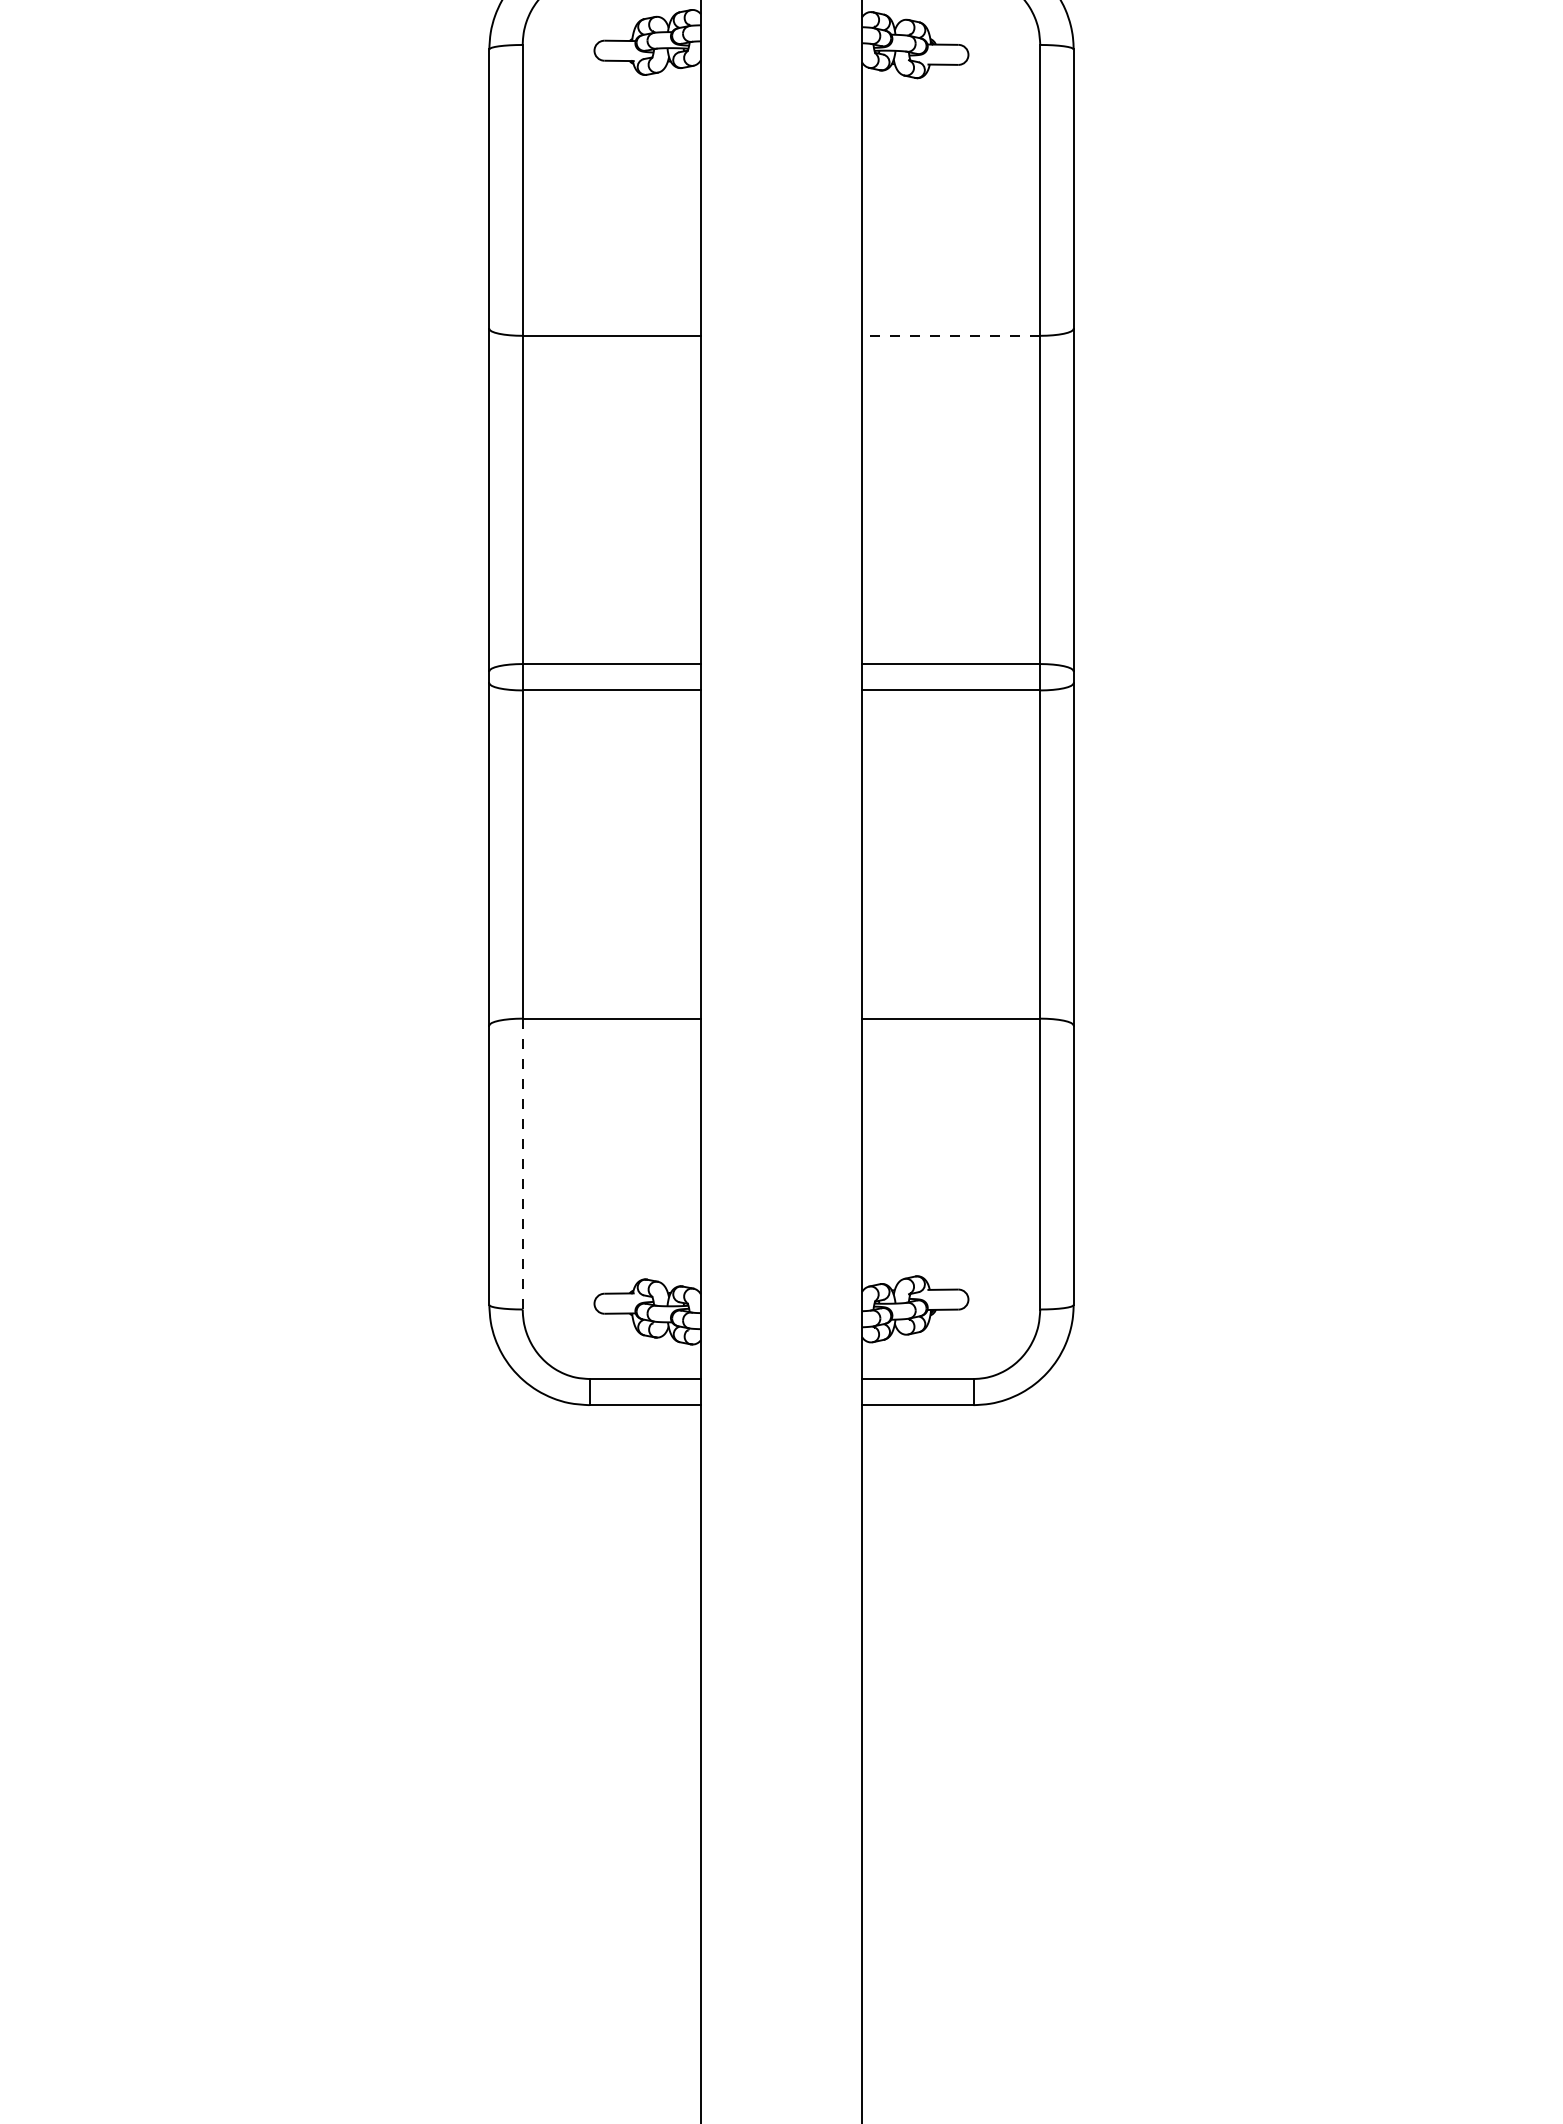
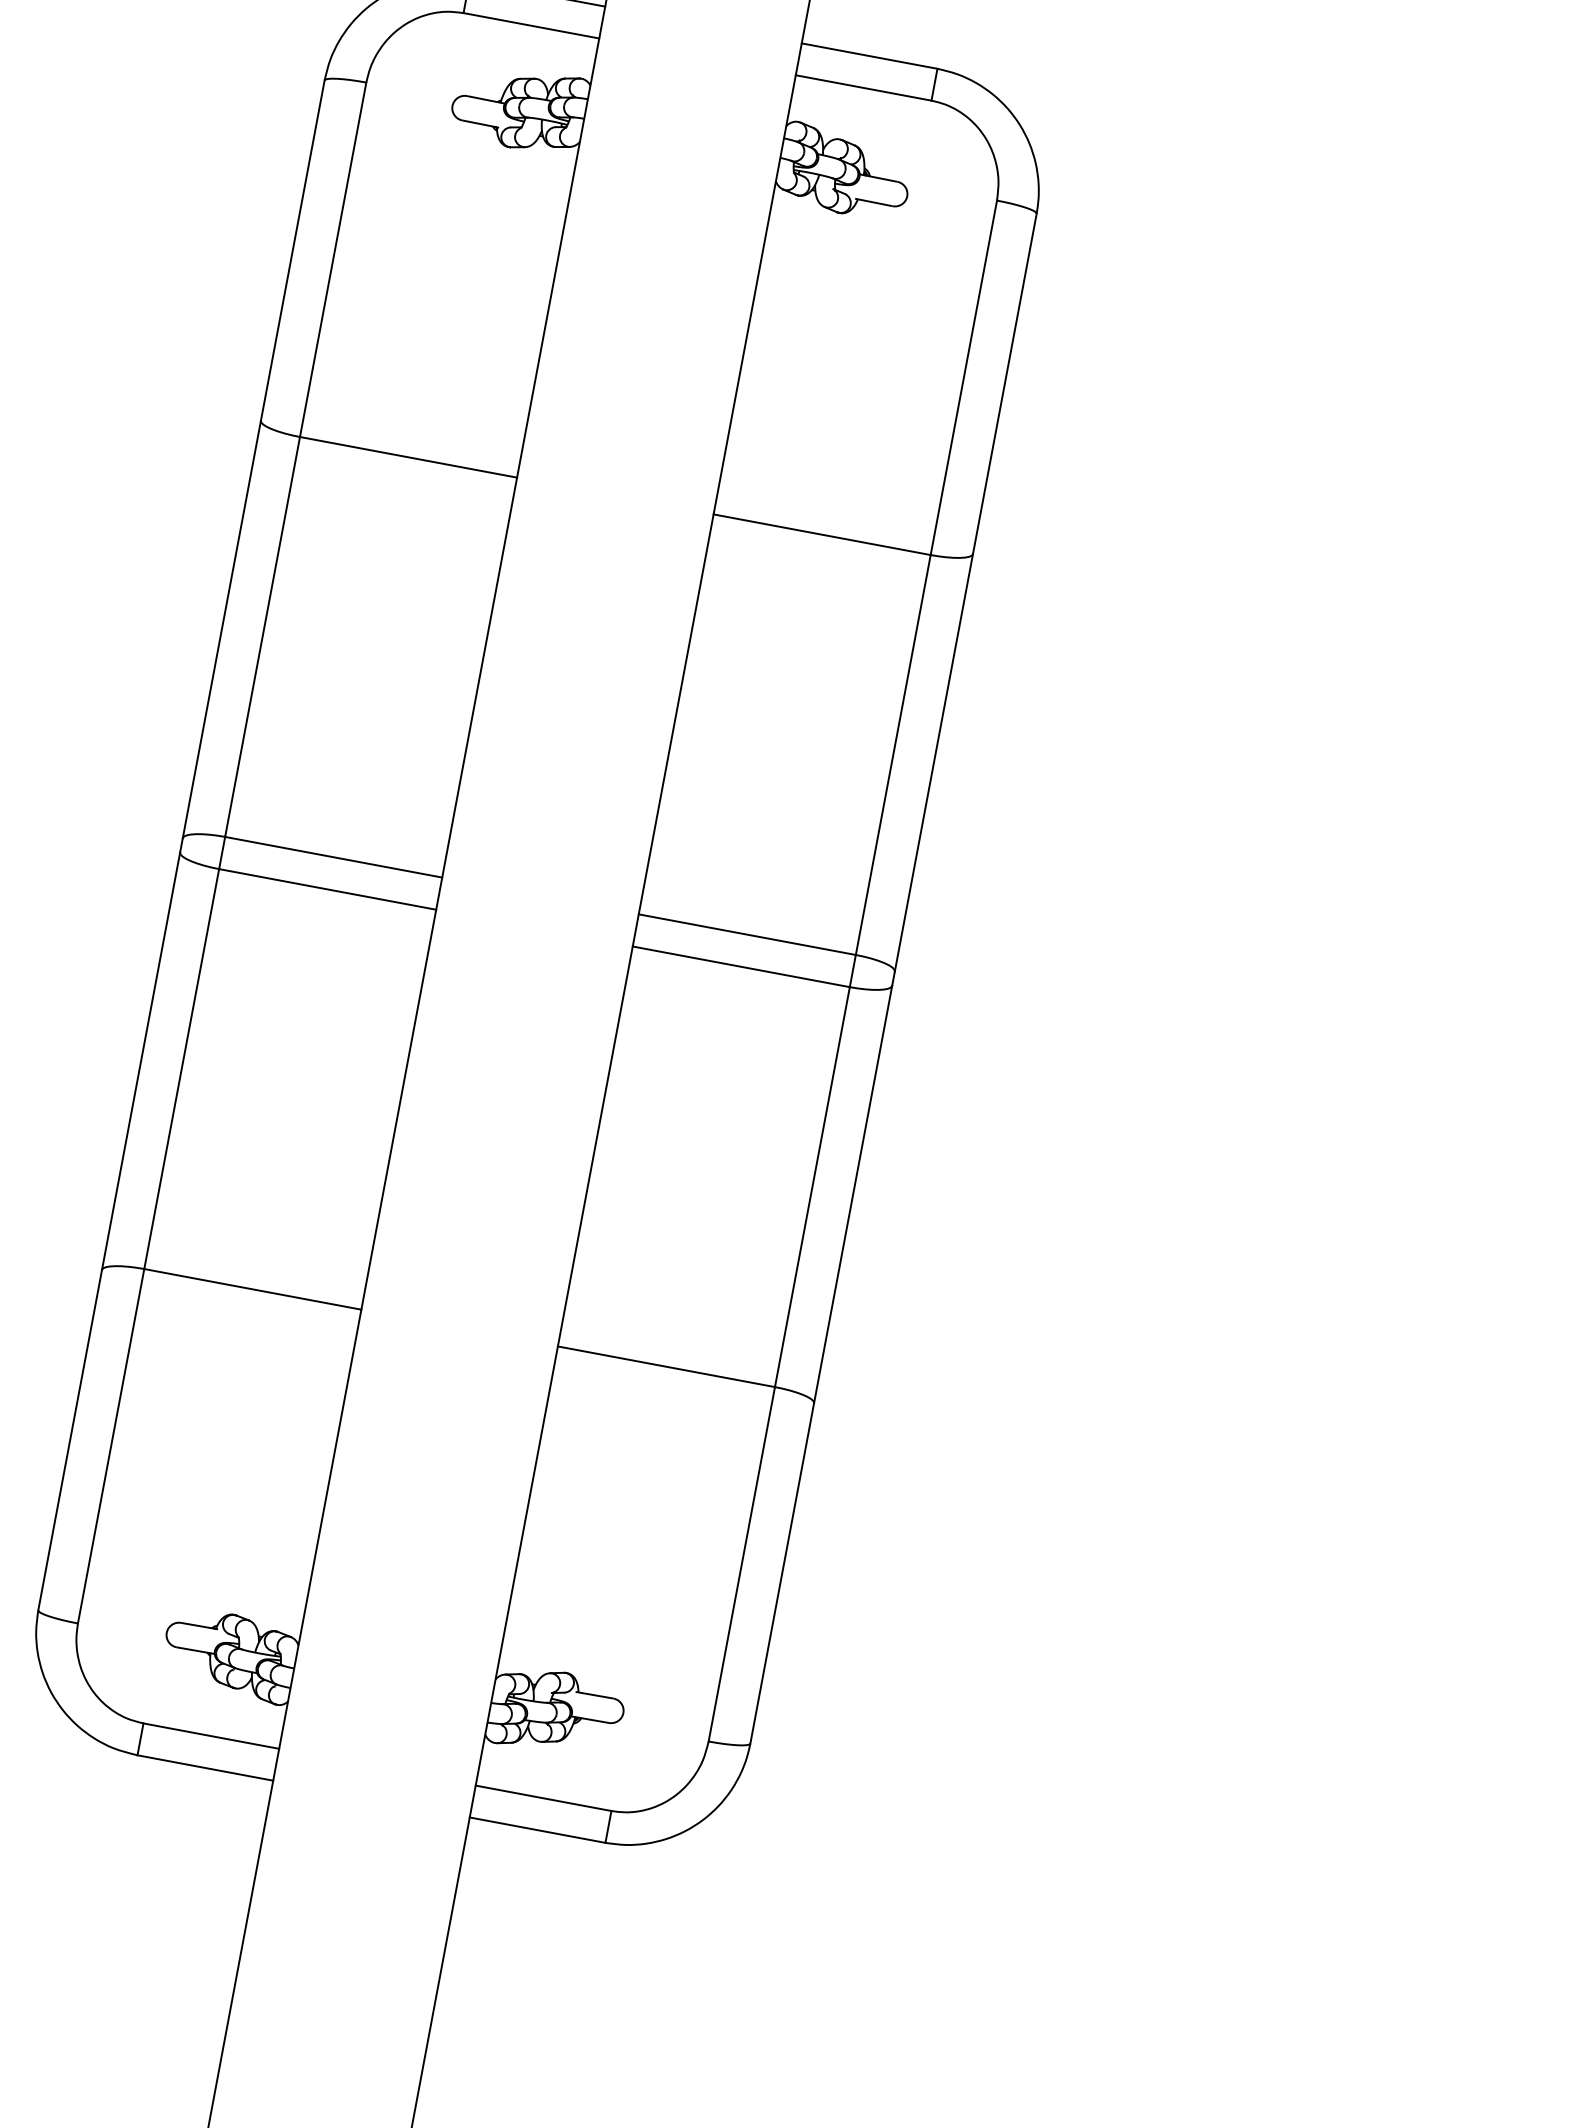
line: (950, 335) -> (821, 534), dashed -> solid
line: (522, 1164) -> (110, 1446), dashed -> solid

